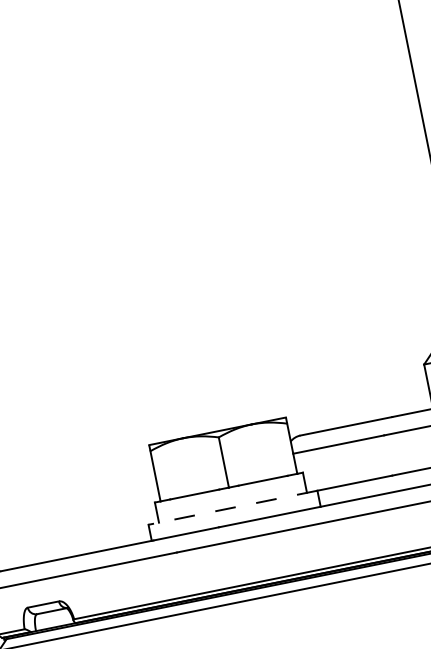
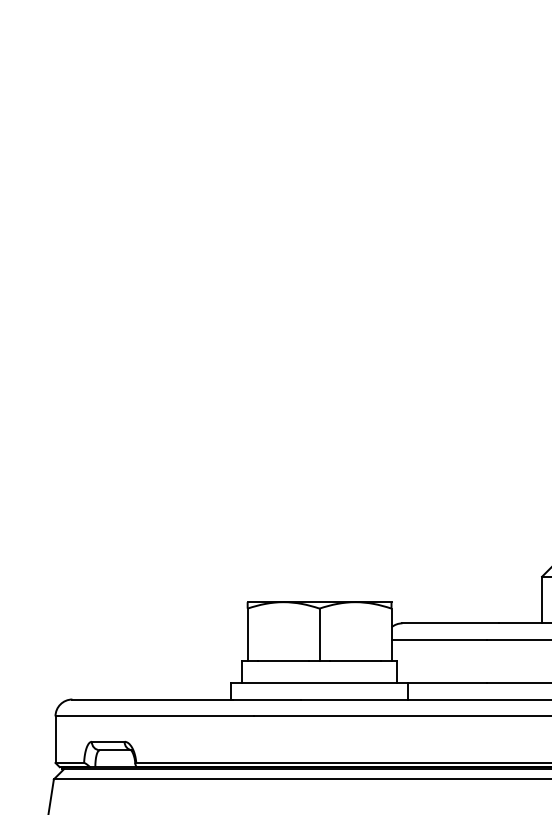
line: (232, 507) -> (319, 682), dashed -> solid

